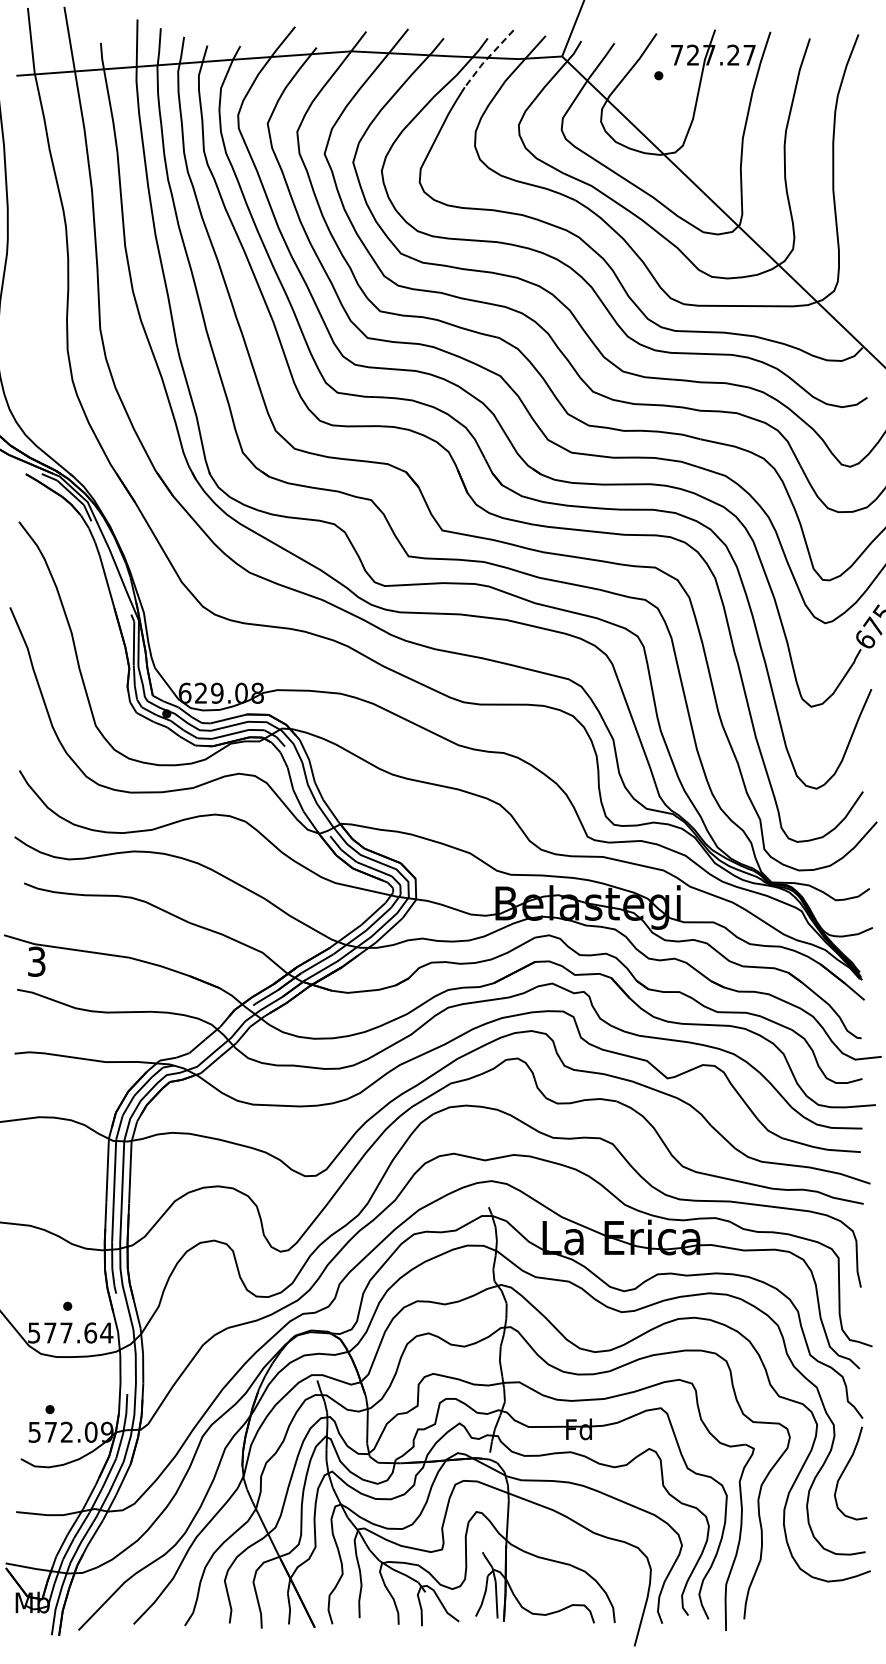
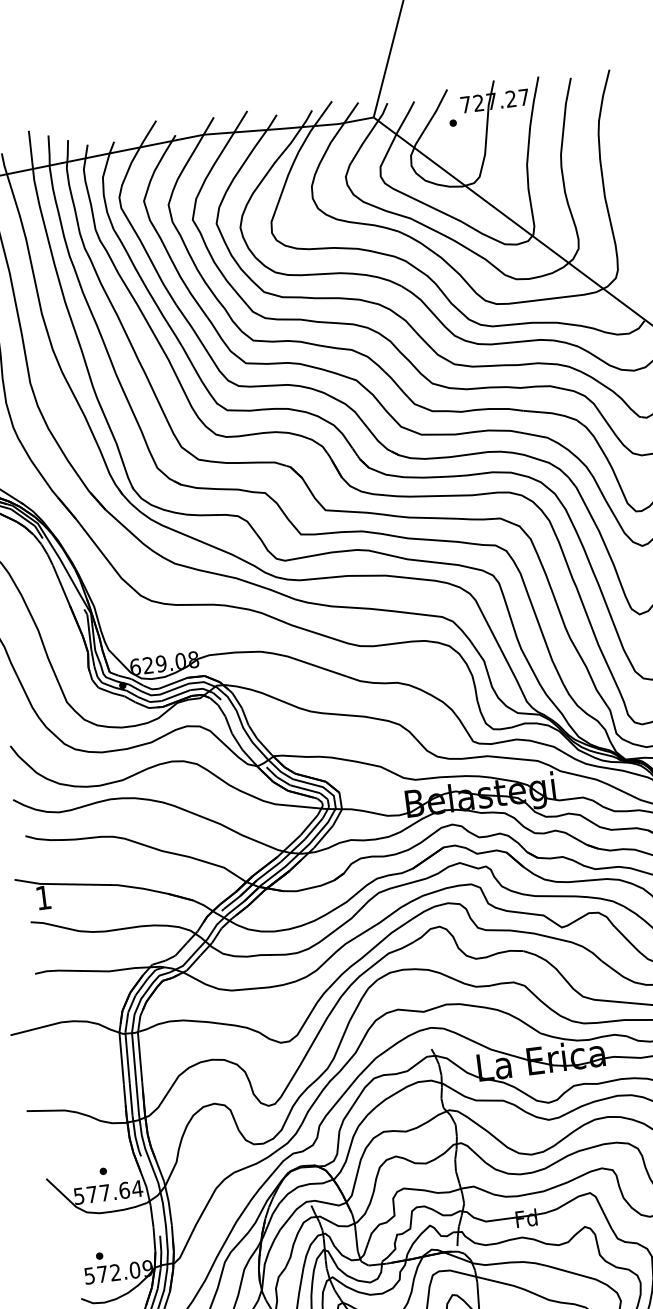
line: (487, 58) -> (313, 126), dashed -> solid
text: (36, 961) -> (43, 897), 3 -> 1

